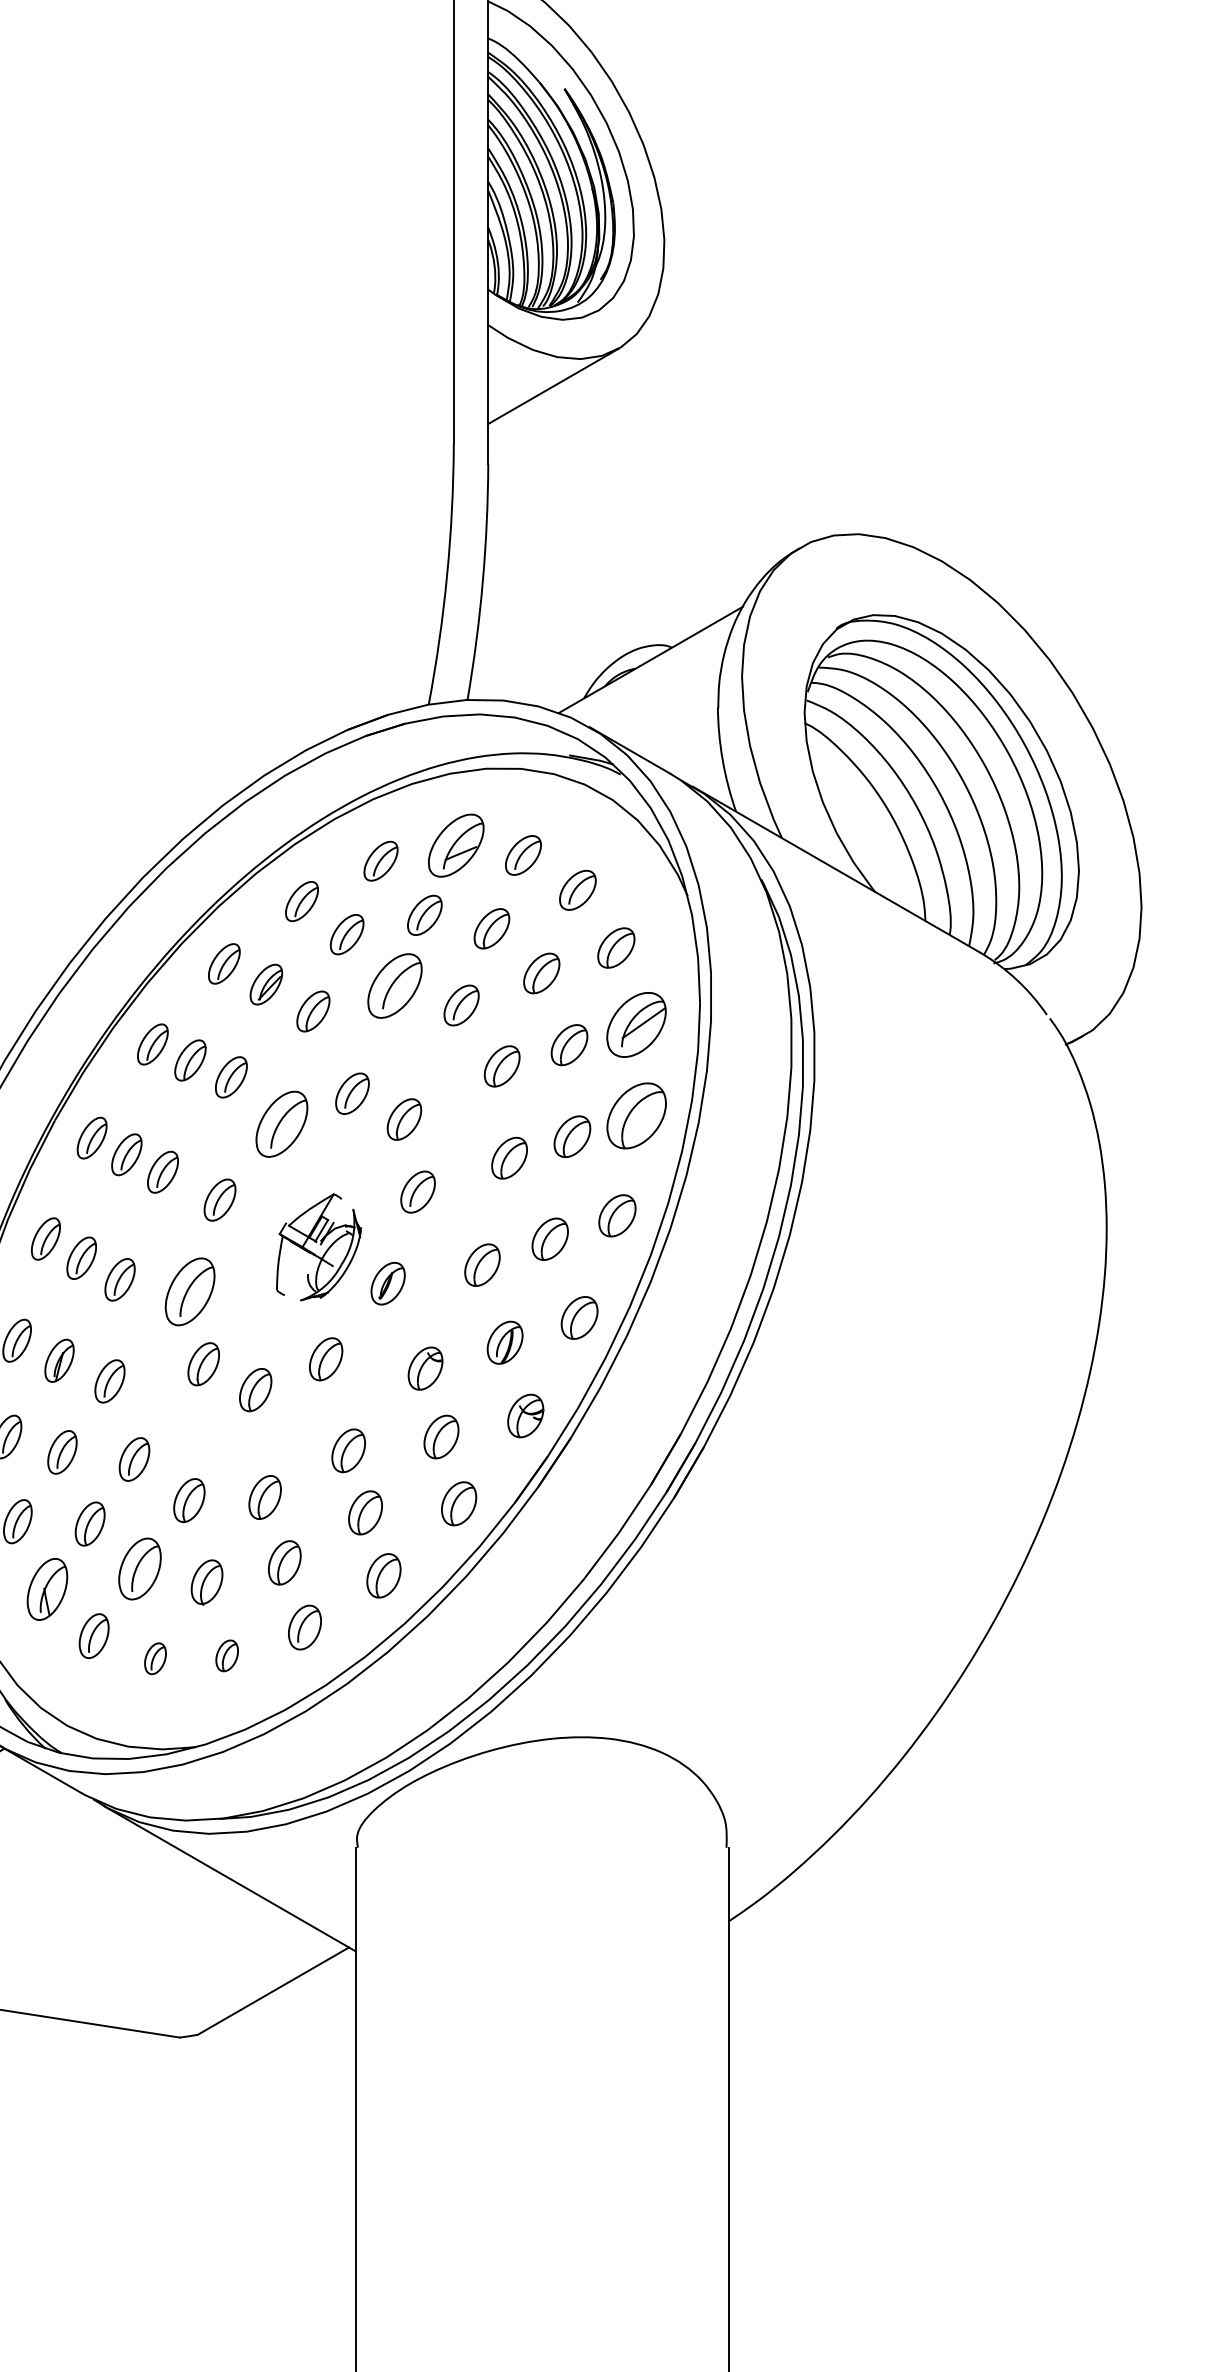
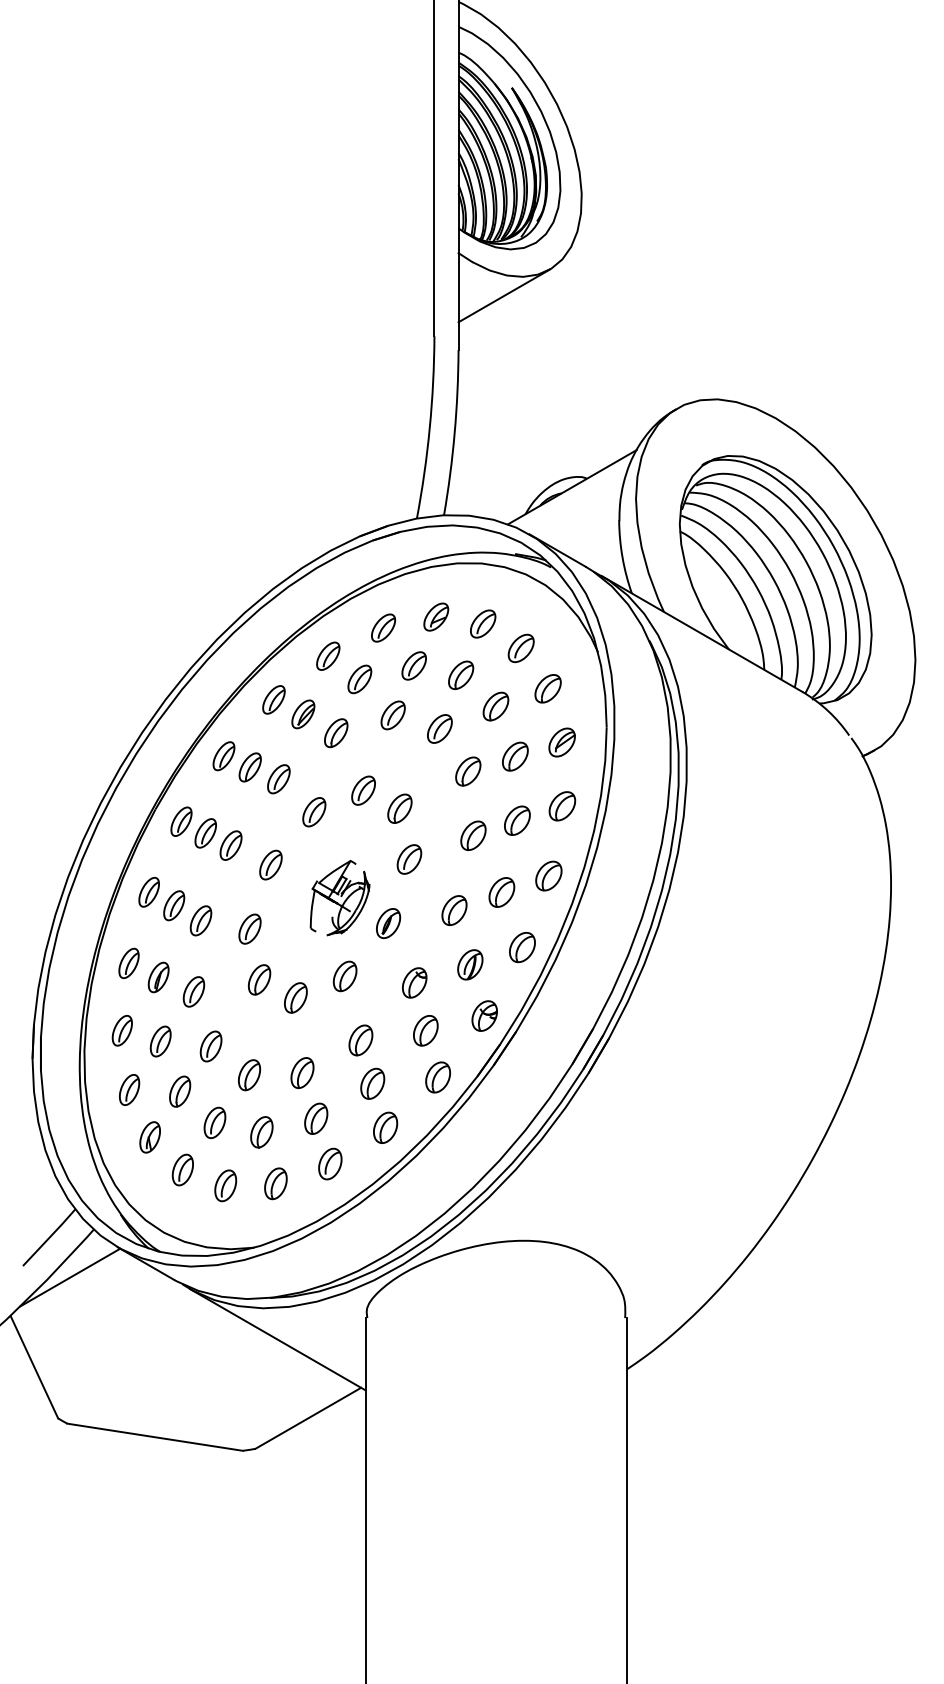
part: (456, 844) -> (436, 616), size x0.62
part: (393, 986) -> (392, 715), size x0.62
part: (635, 1024) -> (561, 742), size x0.62
part: (636, 1116) -> (562, 806), size x0.62
part: (282, 1124) -> (314, 812), size x0.62
part: (189, 1290) -> (249, 928), size x0.62
part: (139, 1568) -> (214, 1122), size x0.71
part: (46, 1589) -> (149, 1137), size x0.71
part: (226, 1655) -> (275, 1183), size x1.43
part: (155, 1658) -> (225, 1185), size x1.43

